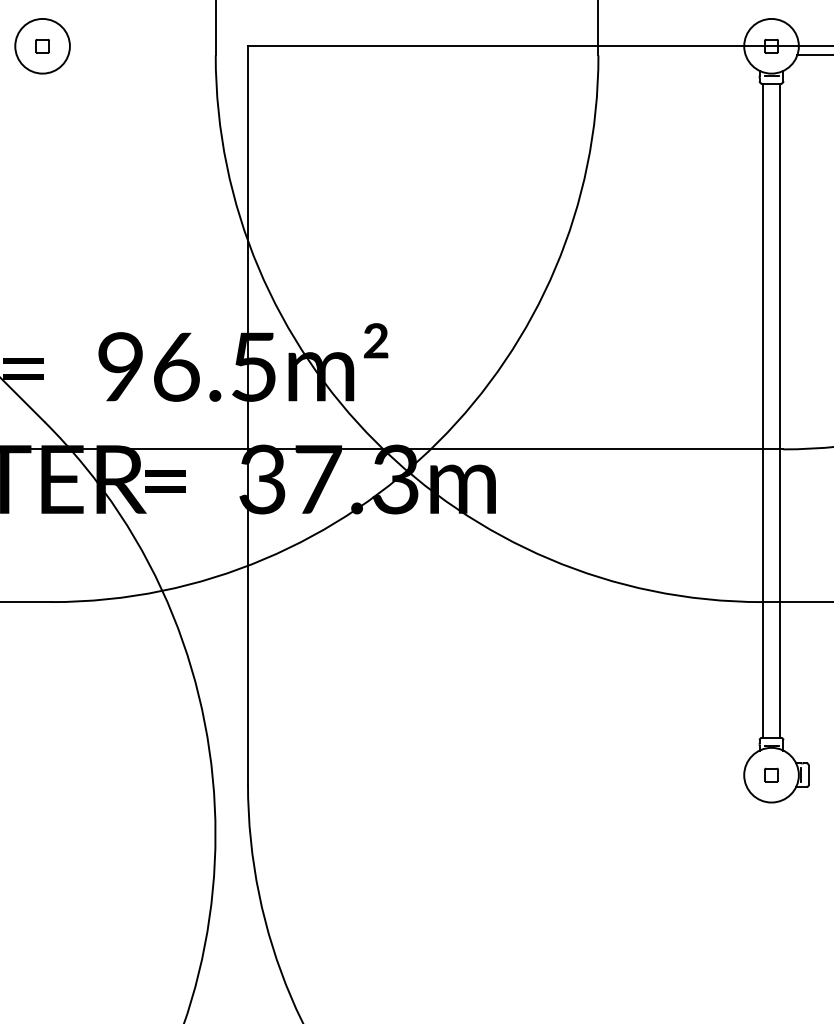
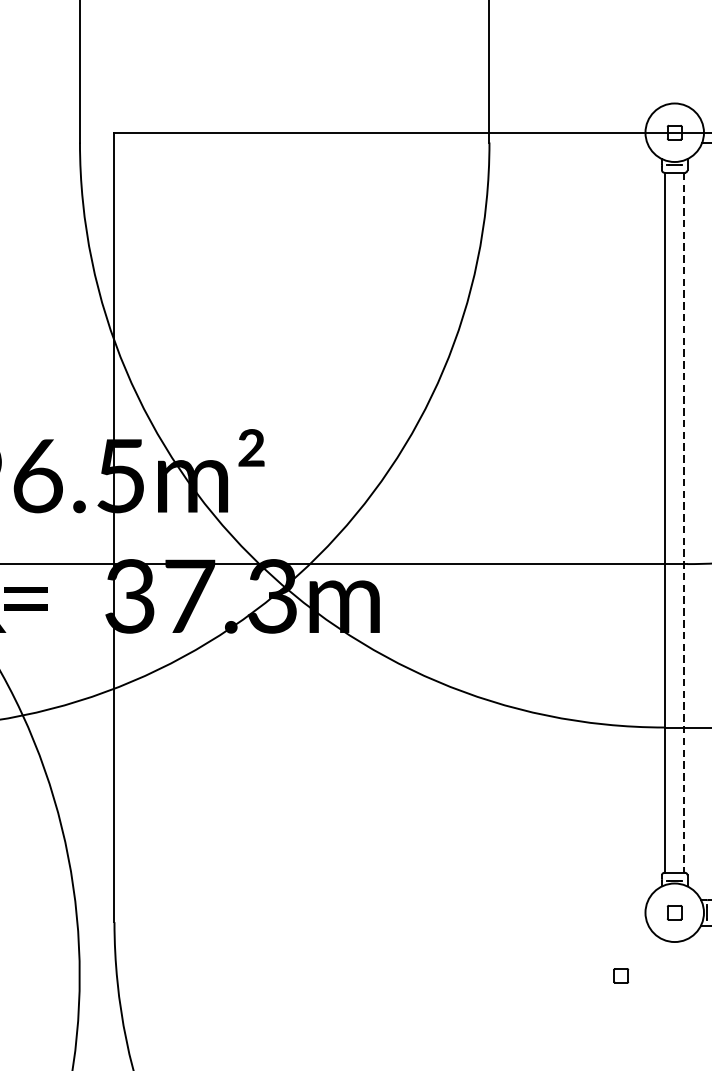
line: (780, 411) -> (684, 523), solid -> dashed
part: (721, 833) -> (621, 975), added

